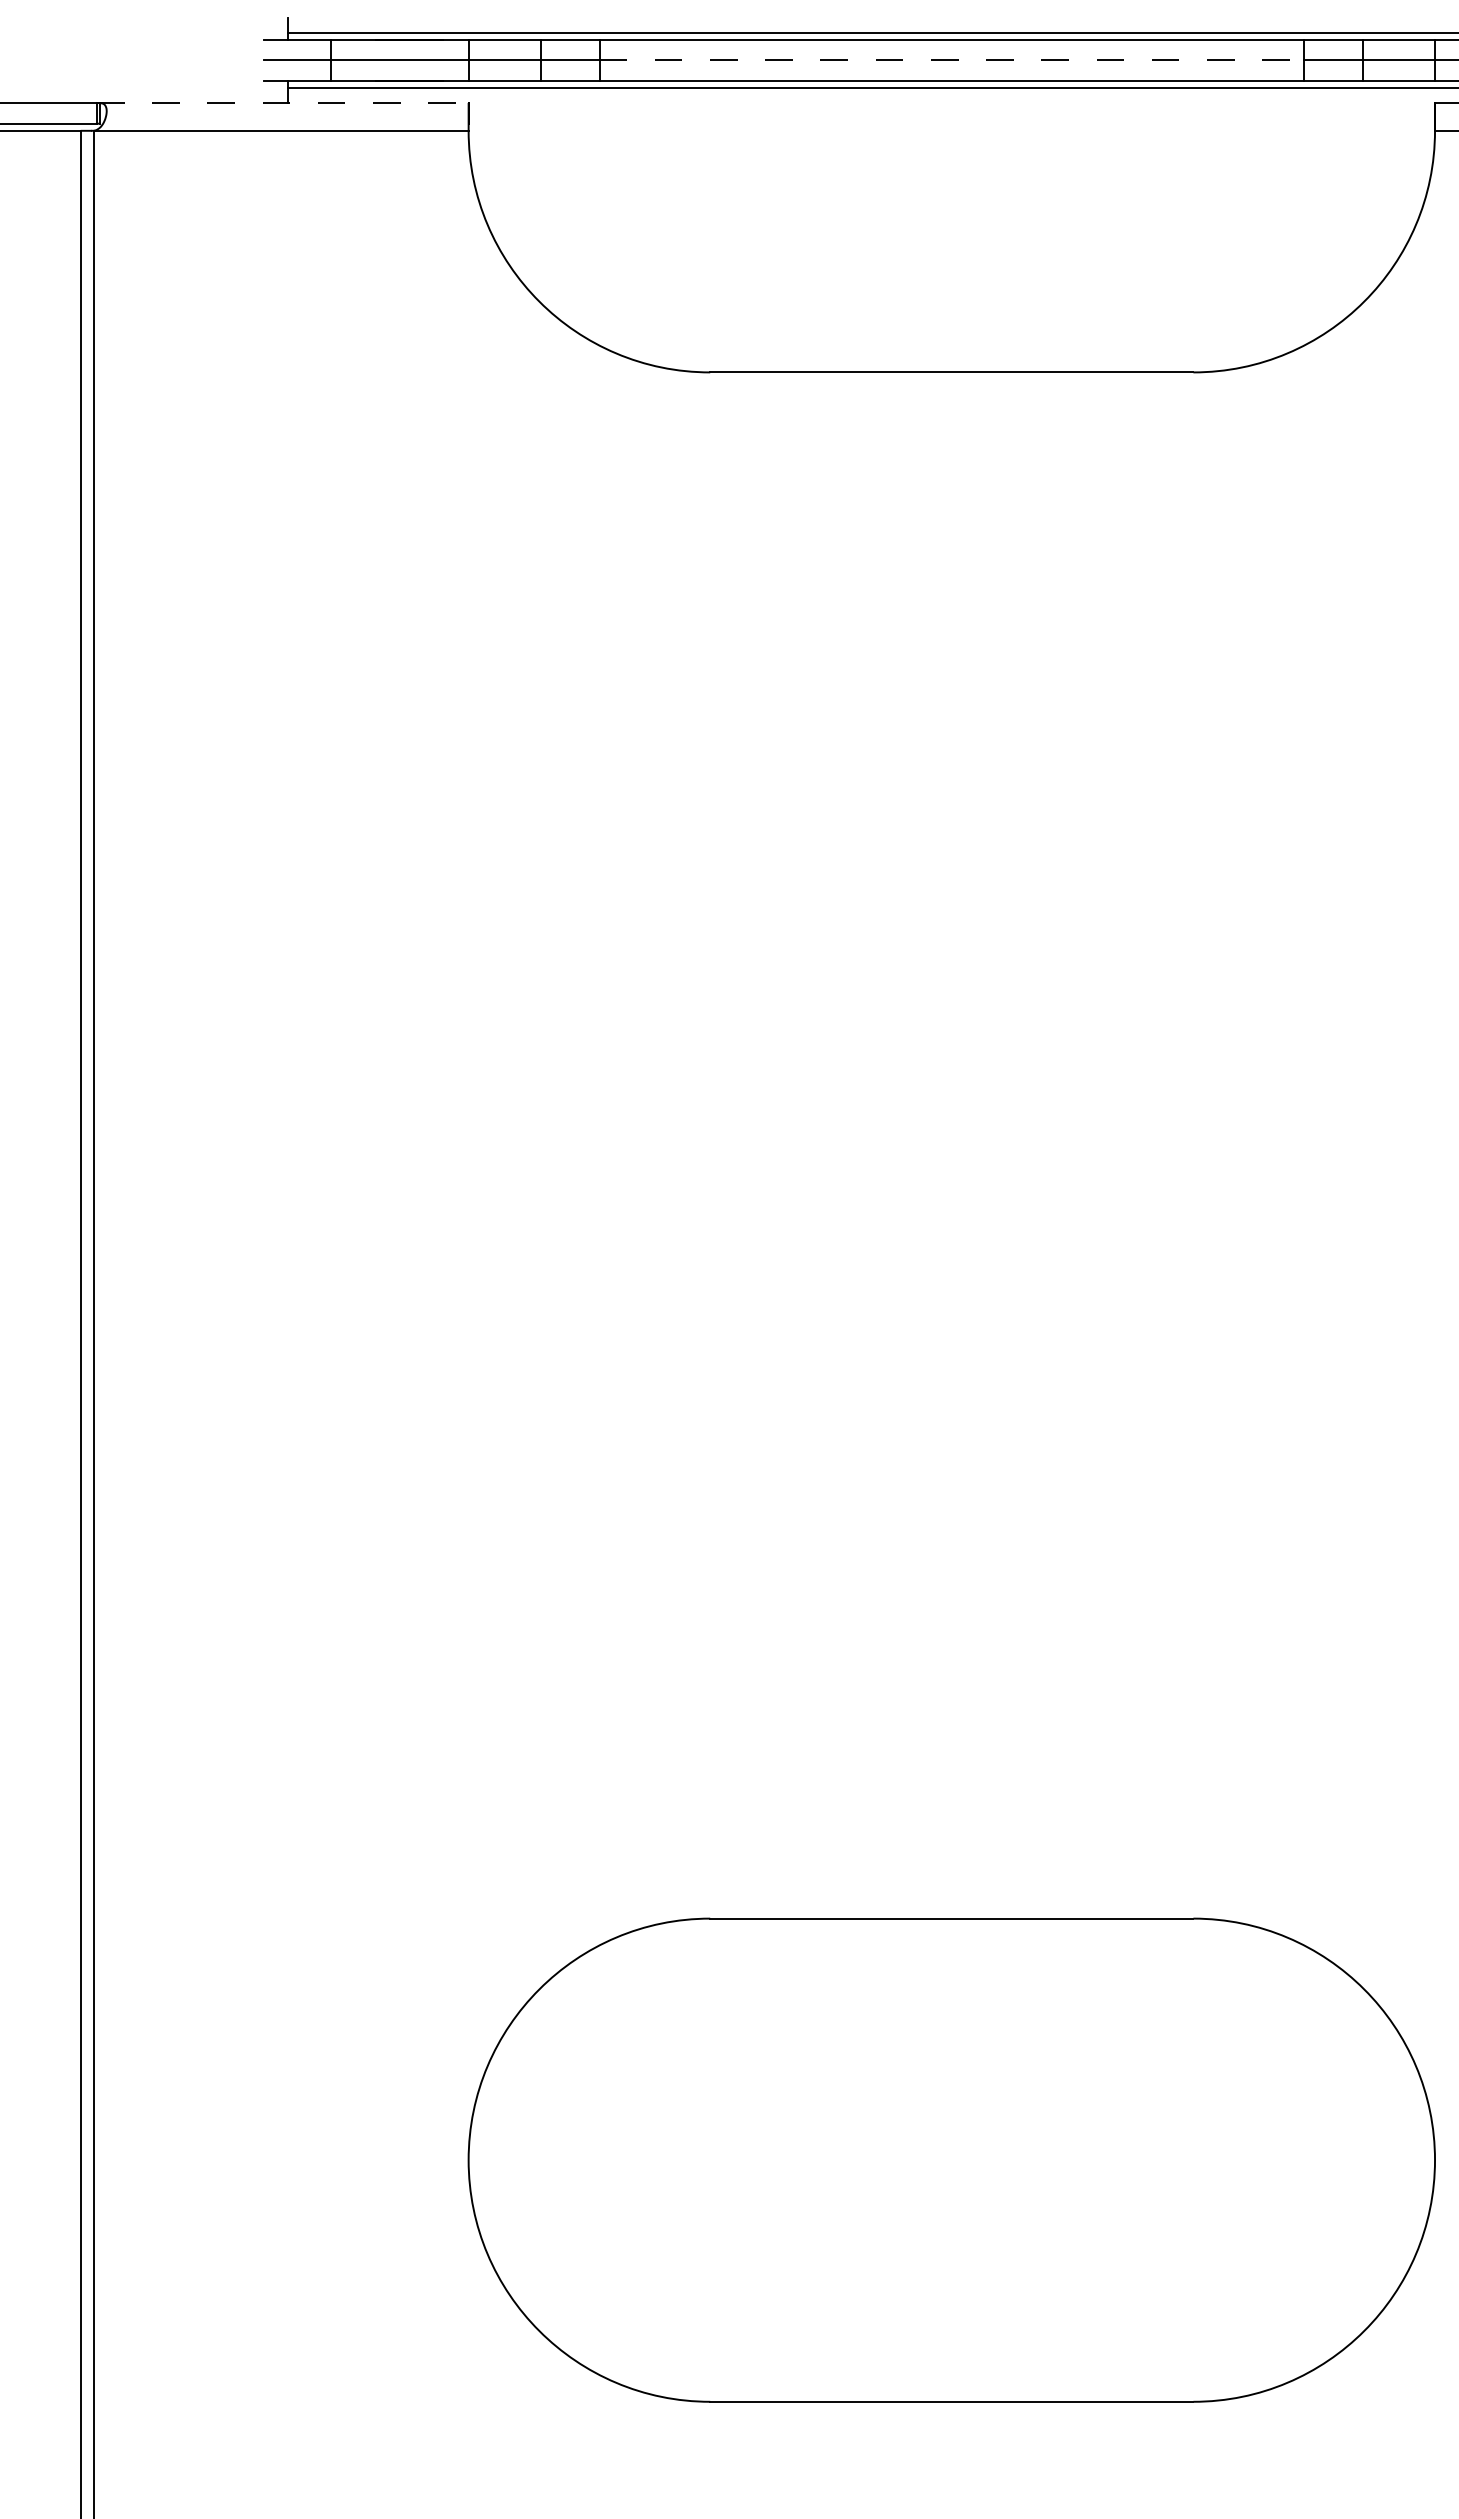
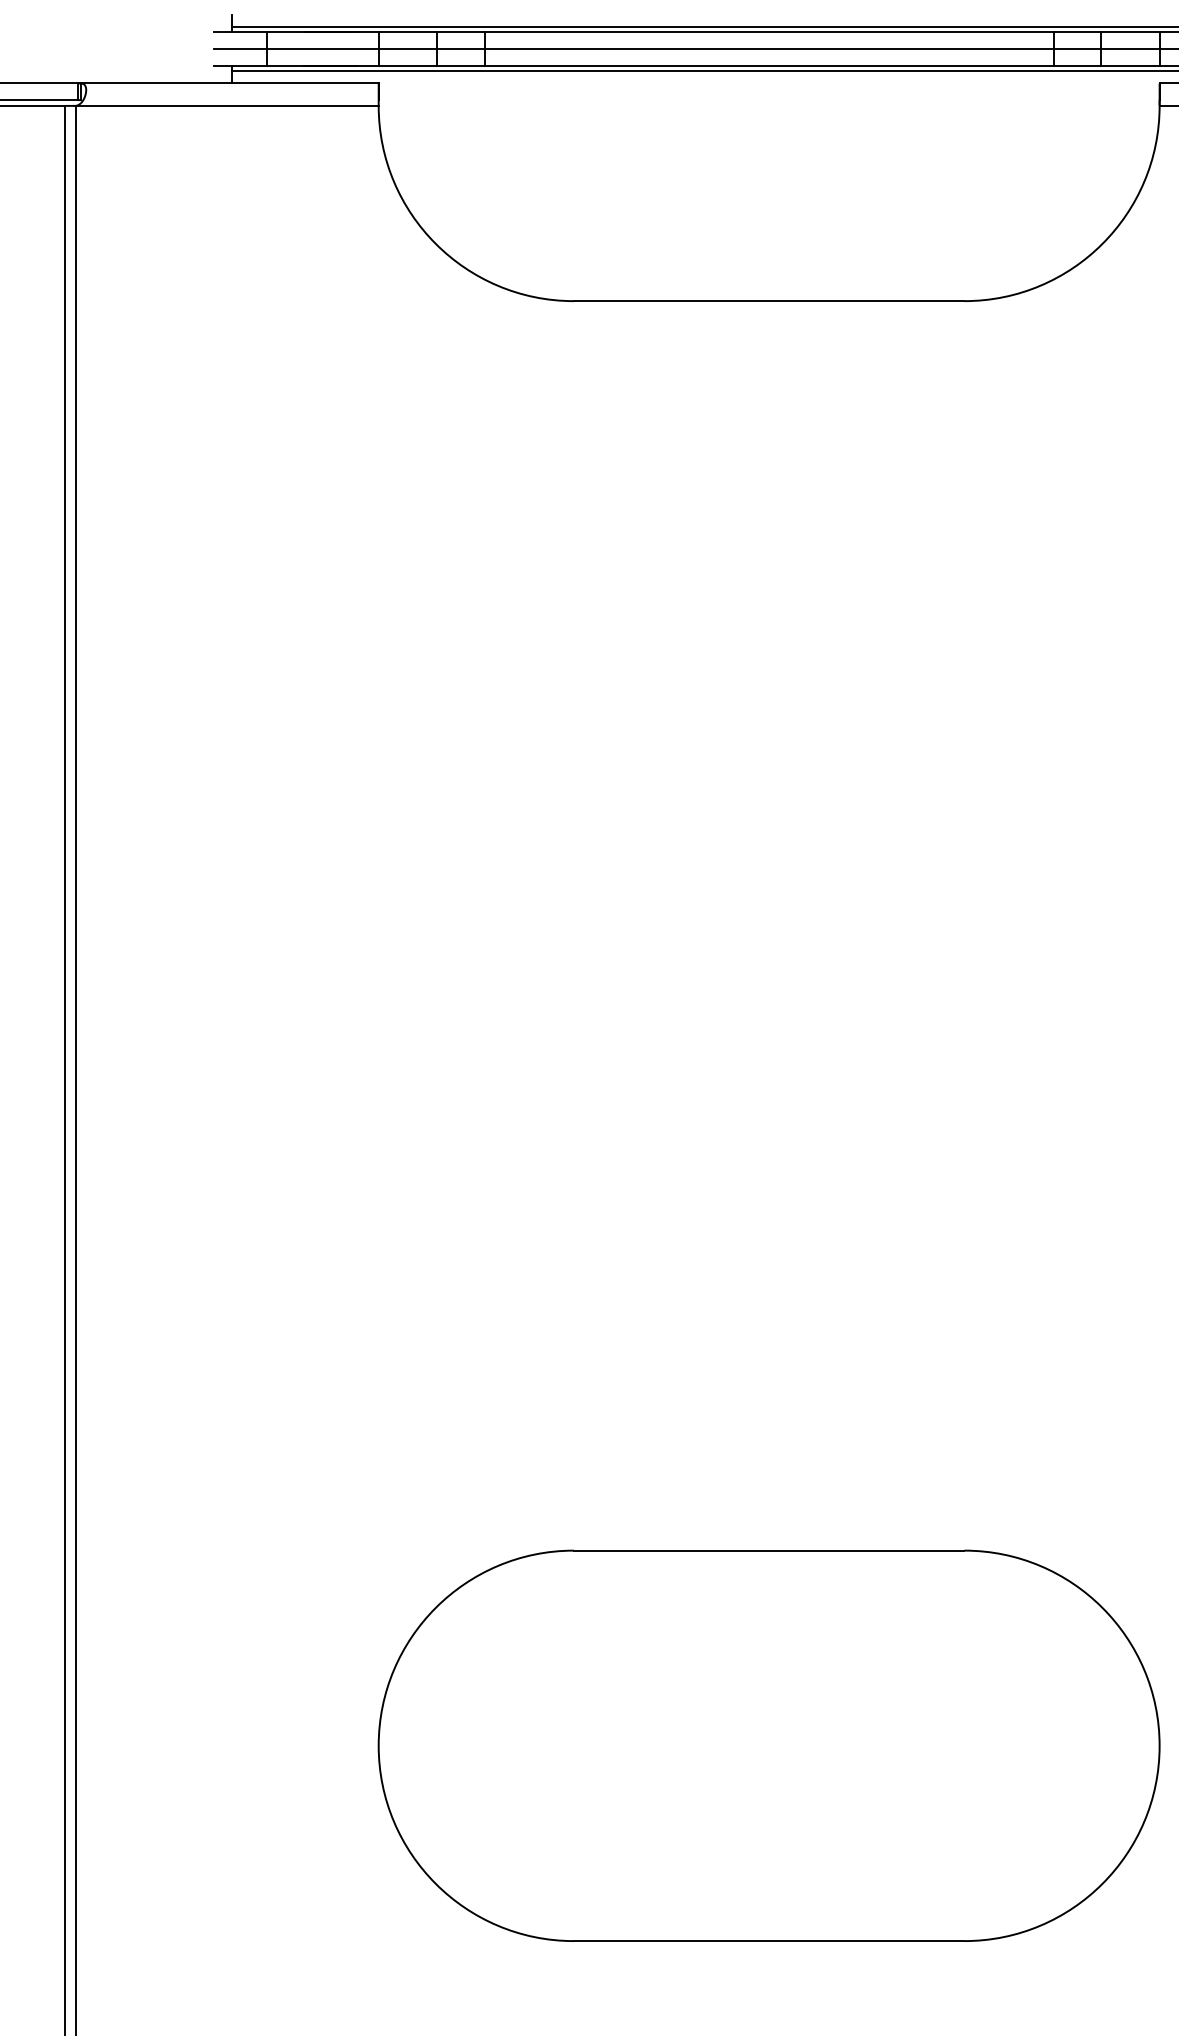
line: (952, 60) -> (769, 49), dashed -> solid
line: (282, 102) -> (228, 83), dashed -> solid

